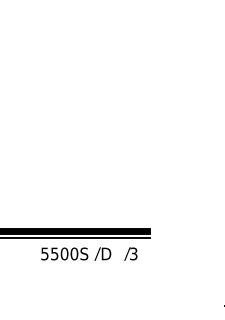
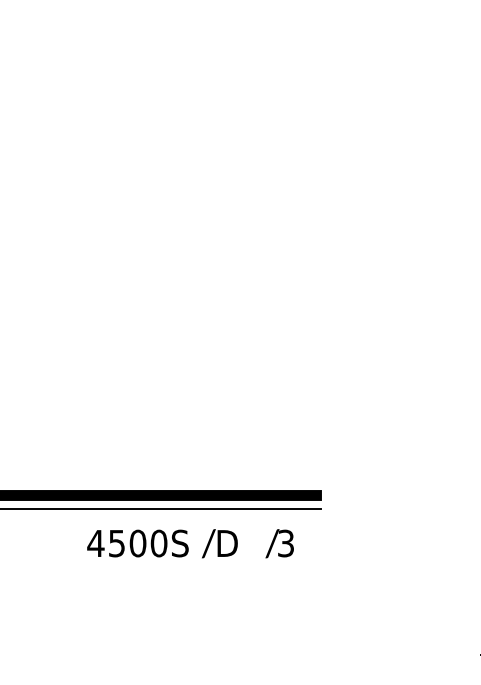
text: (44, 253) -> (95, 542), 5500S -> 4500S

